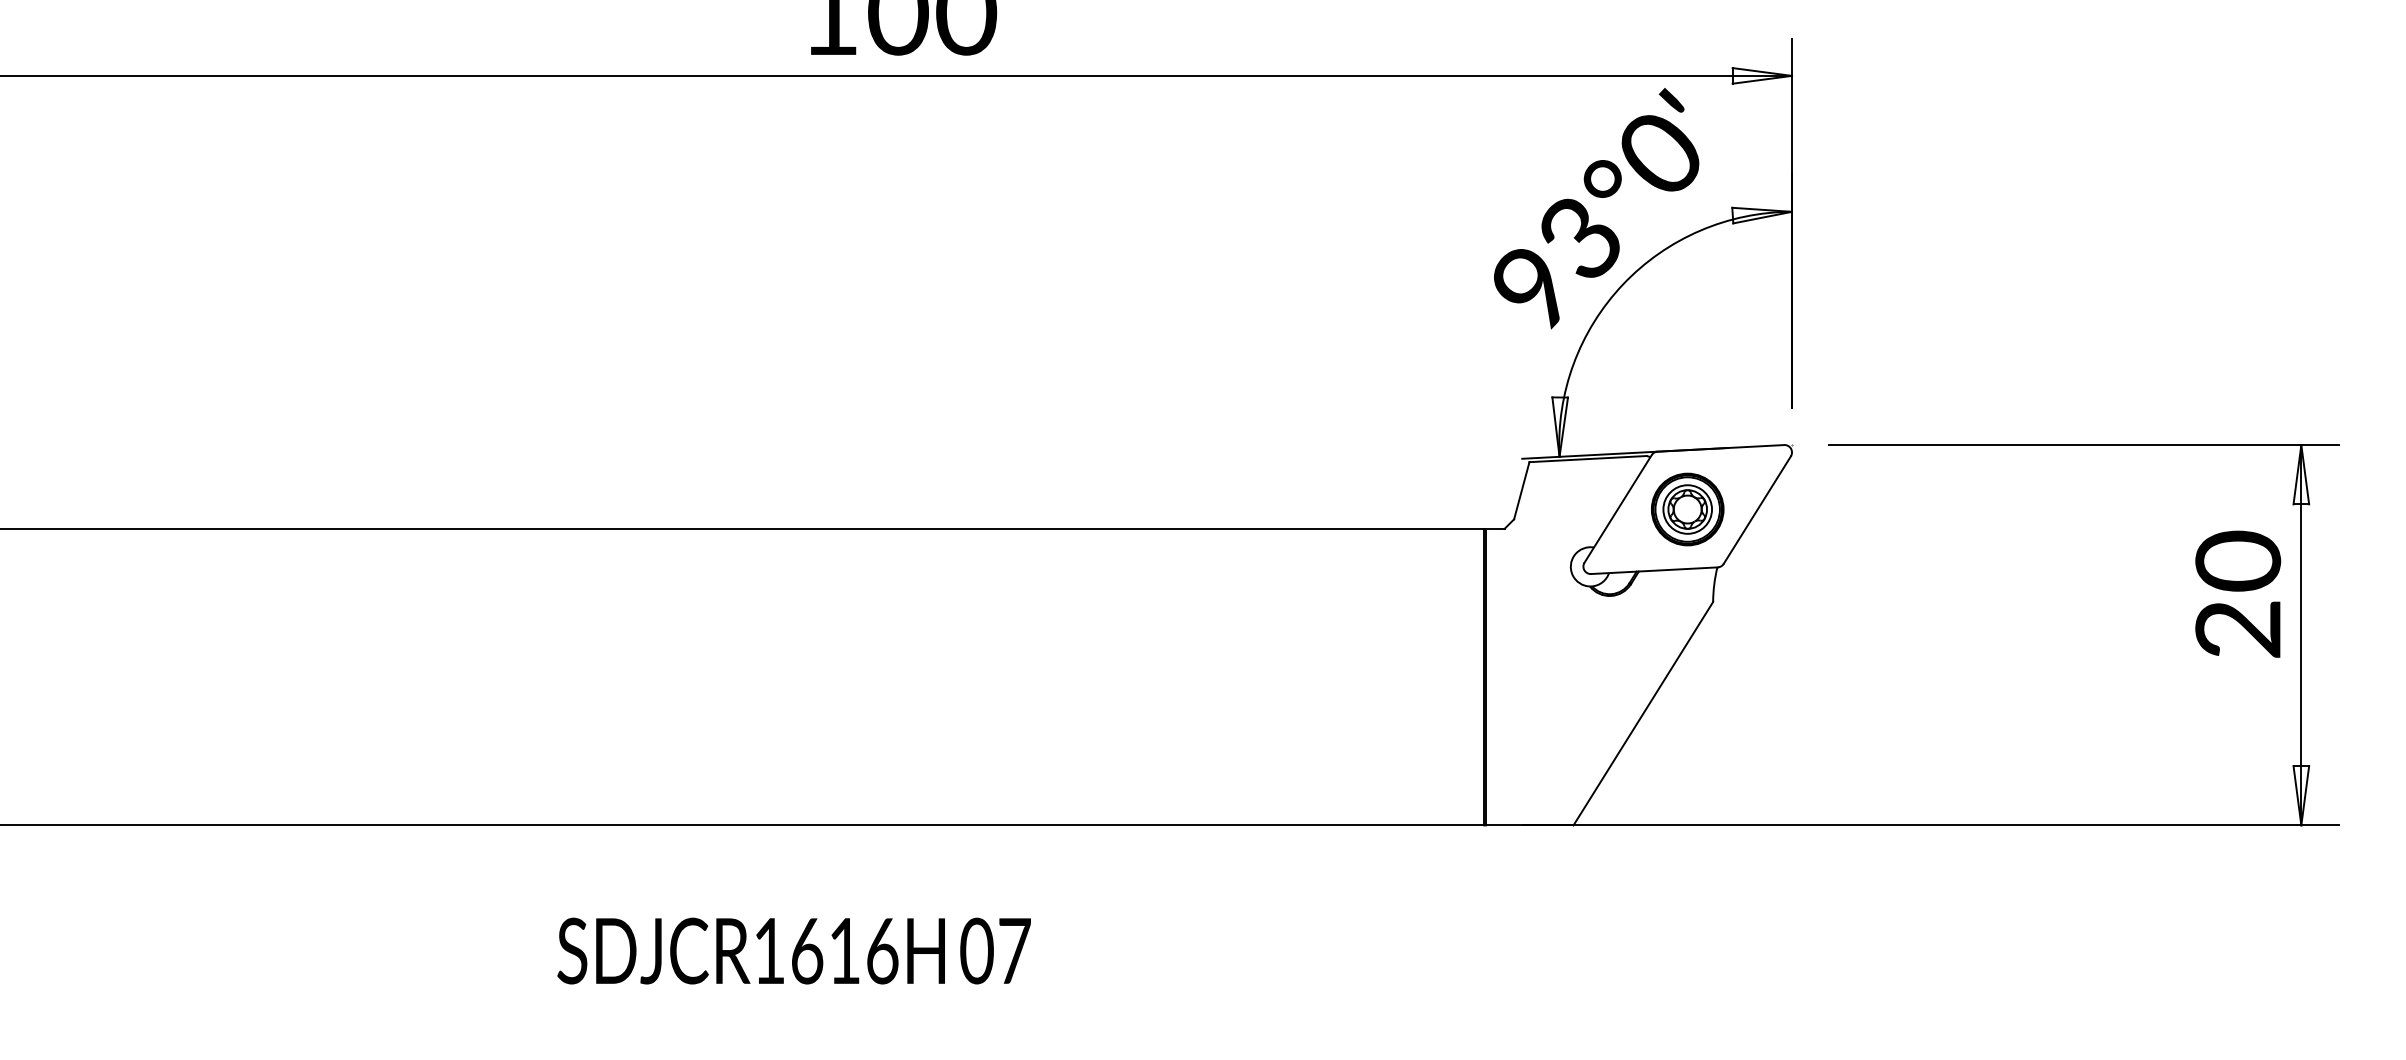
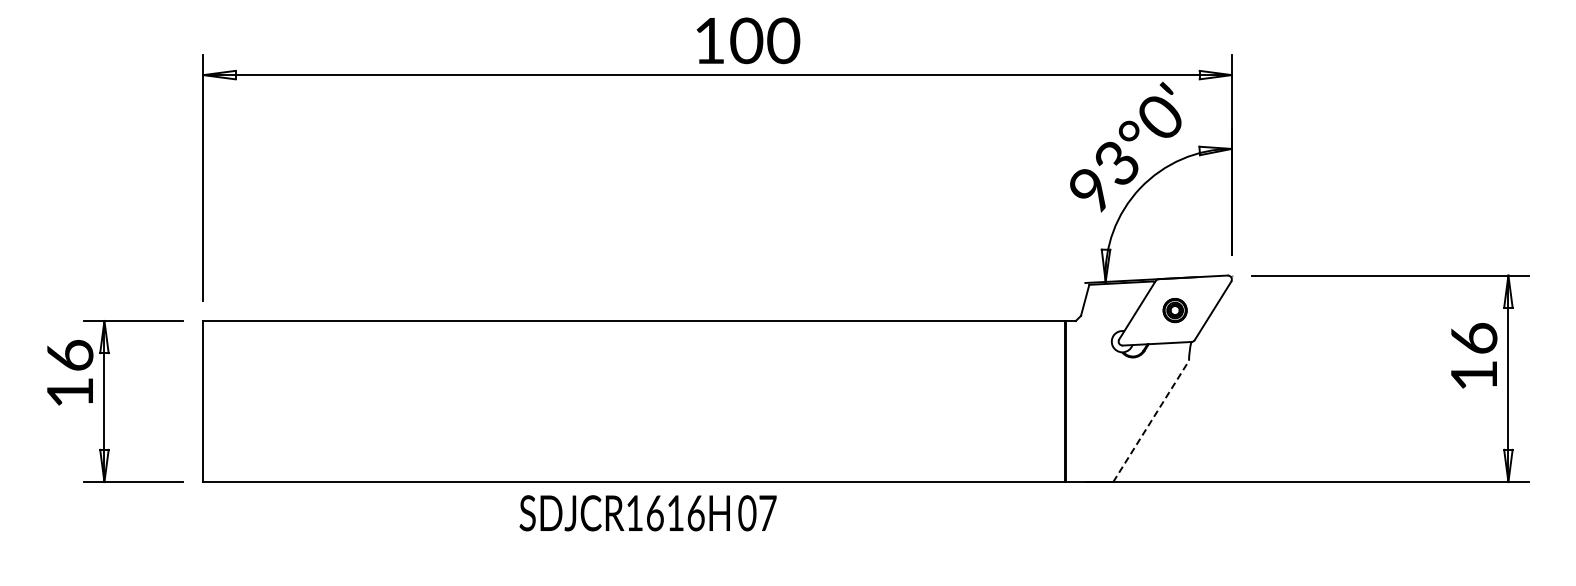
part: (1686, 509) -> (1174, 310), size x0.6
text: (2237, 594) -> (1473, 356), 20 -> 16
line: (1643, 713) -> (1151, 421), solid -> dashed
text: (793, 951) -> (647, 513), moved

